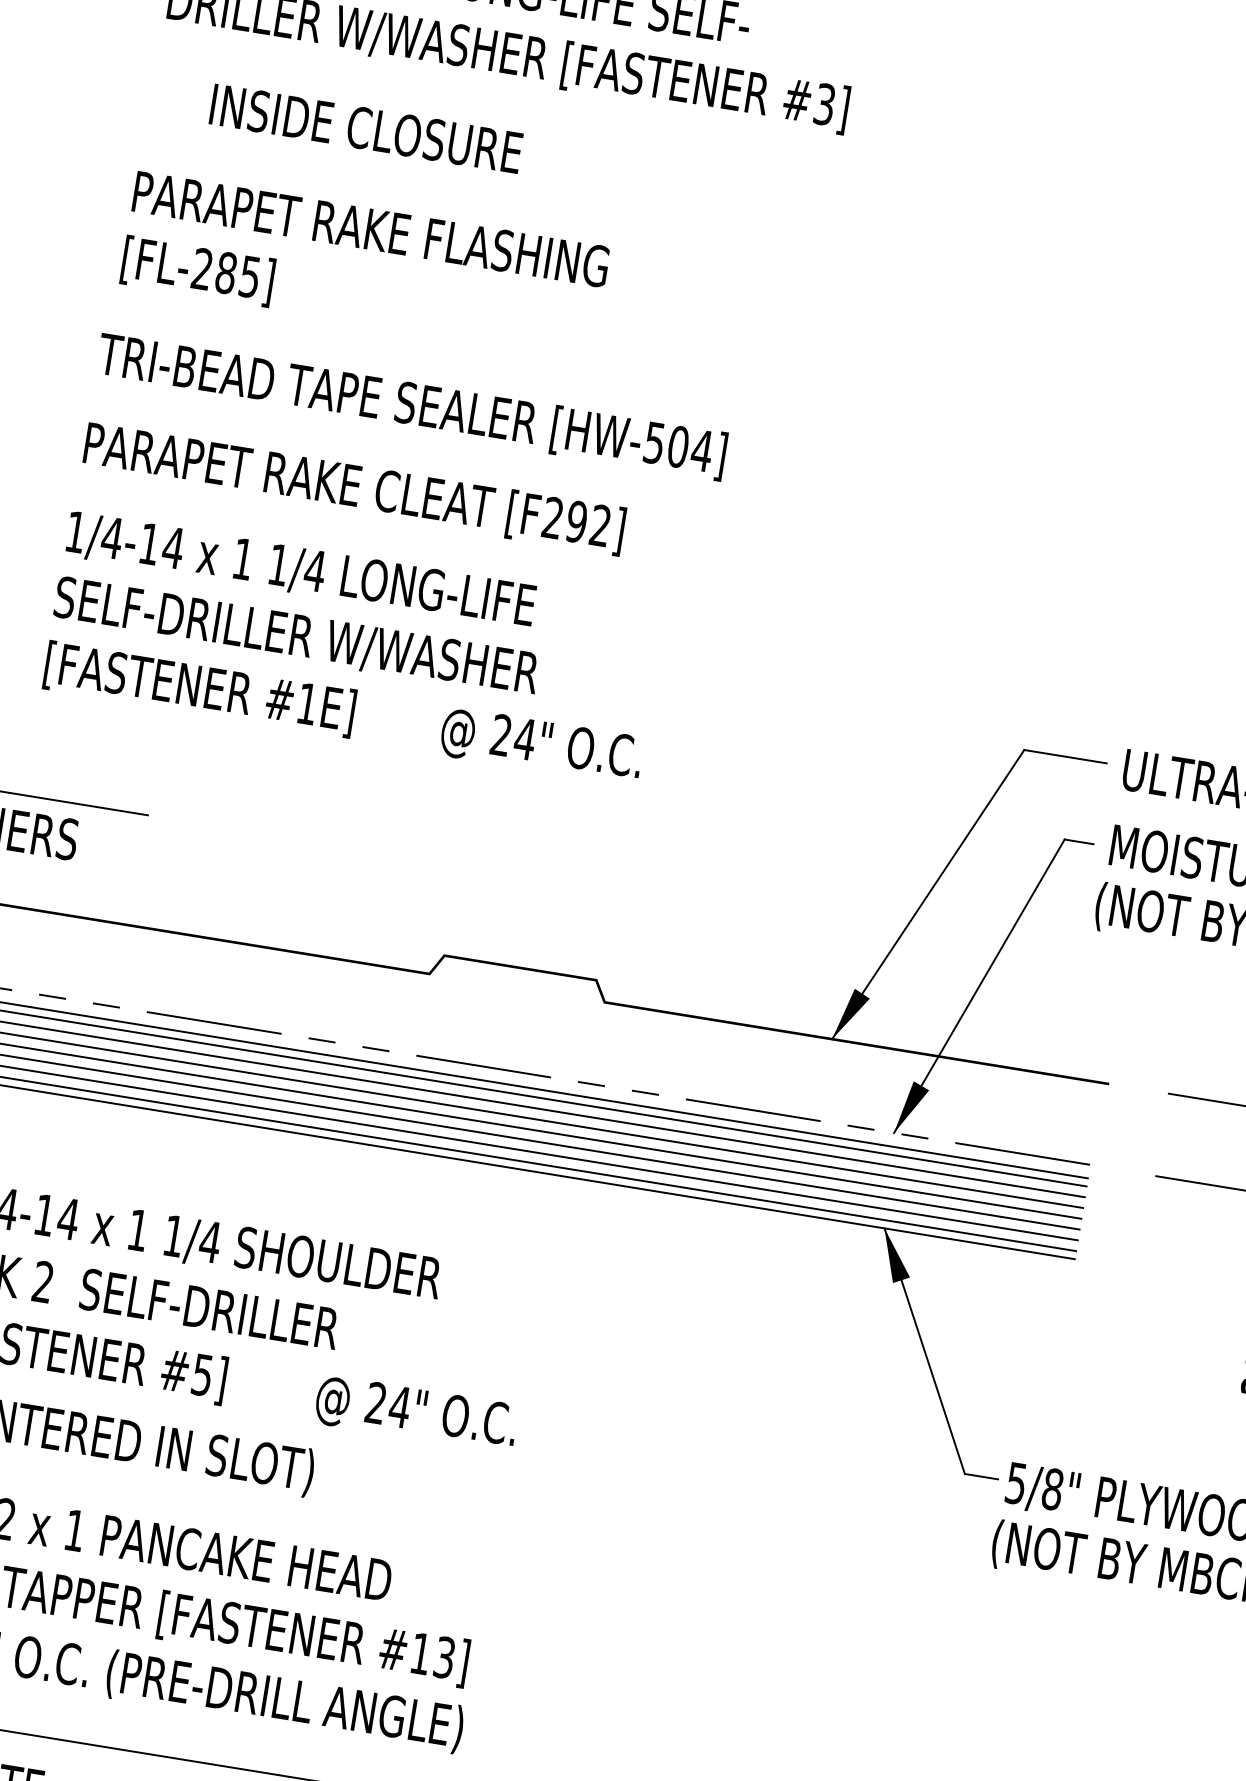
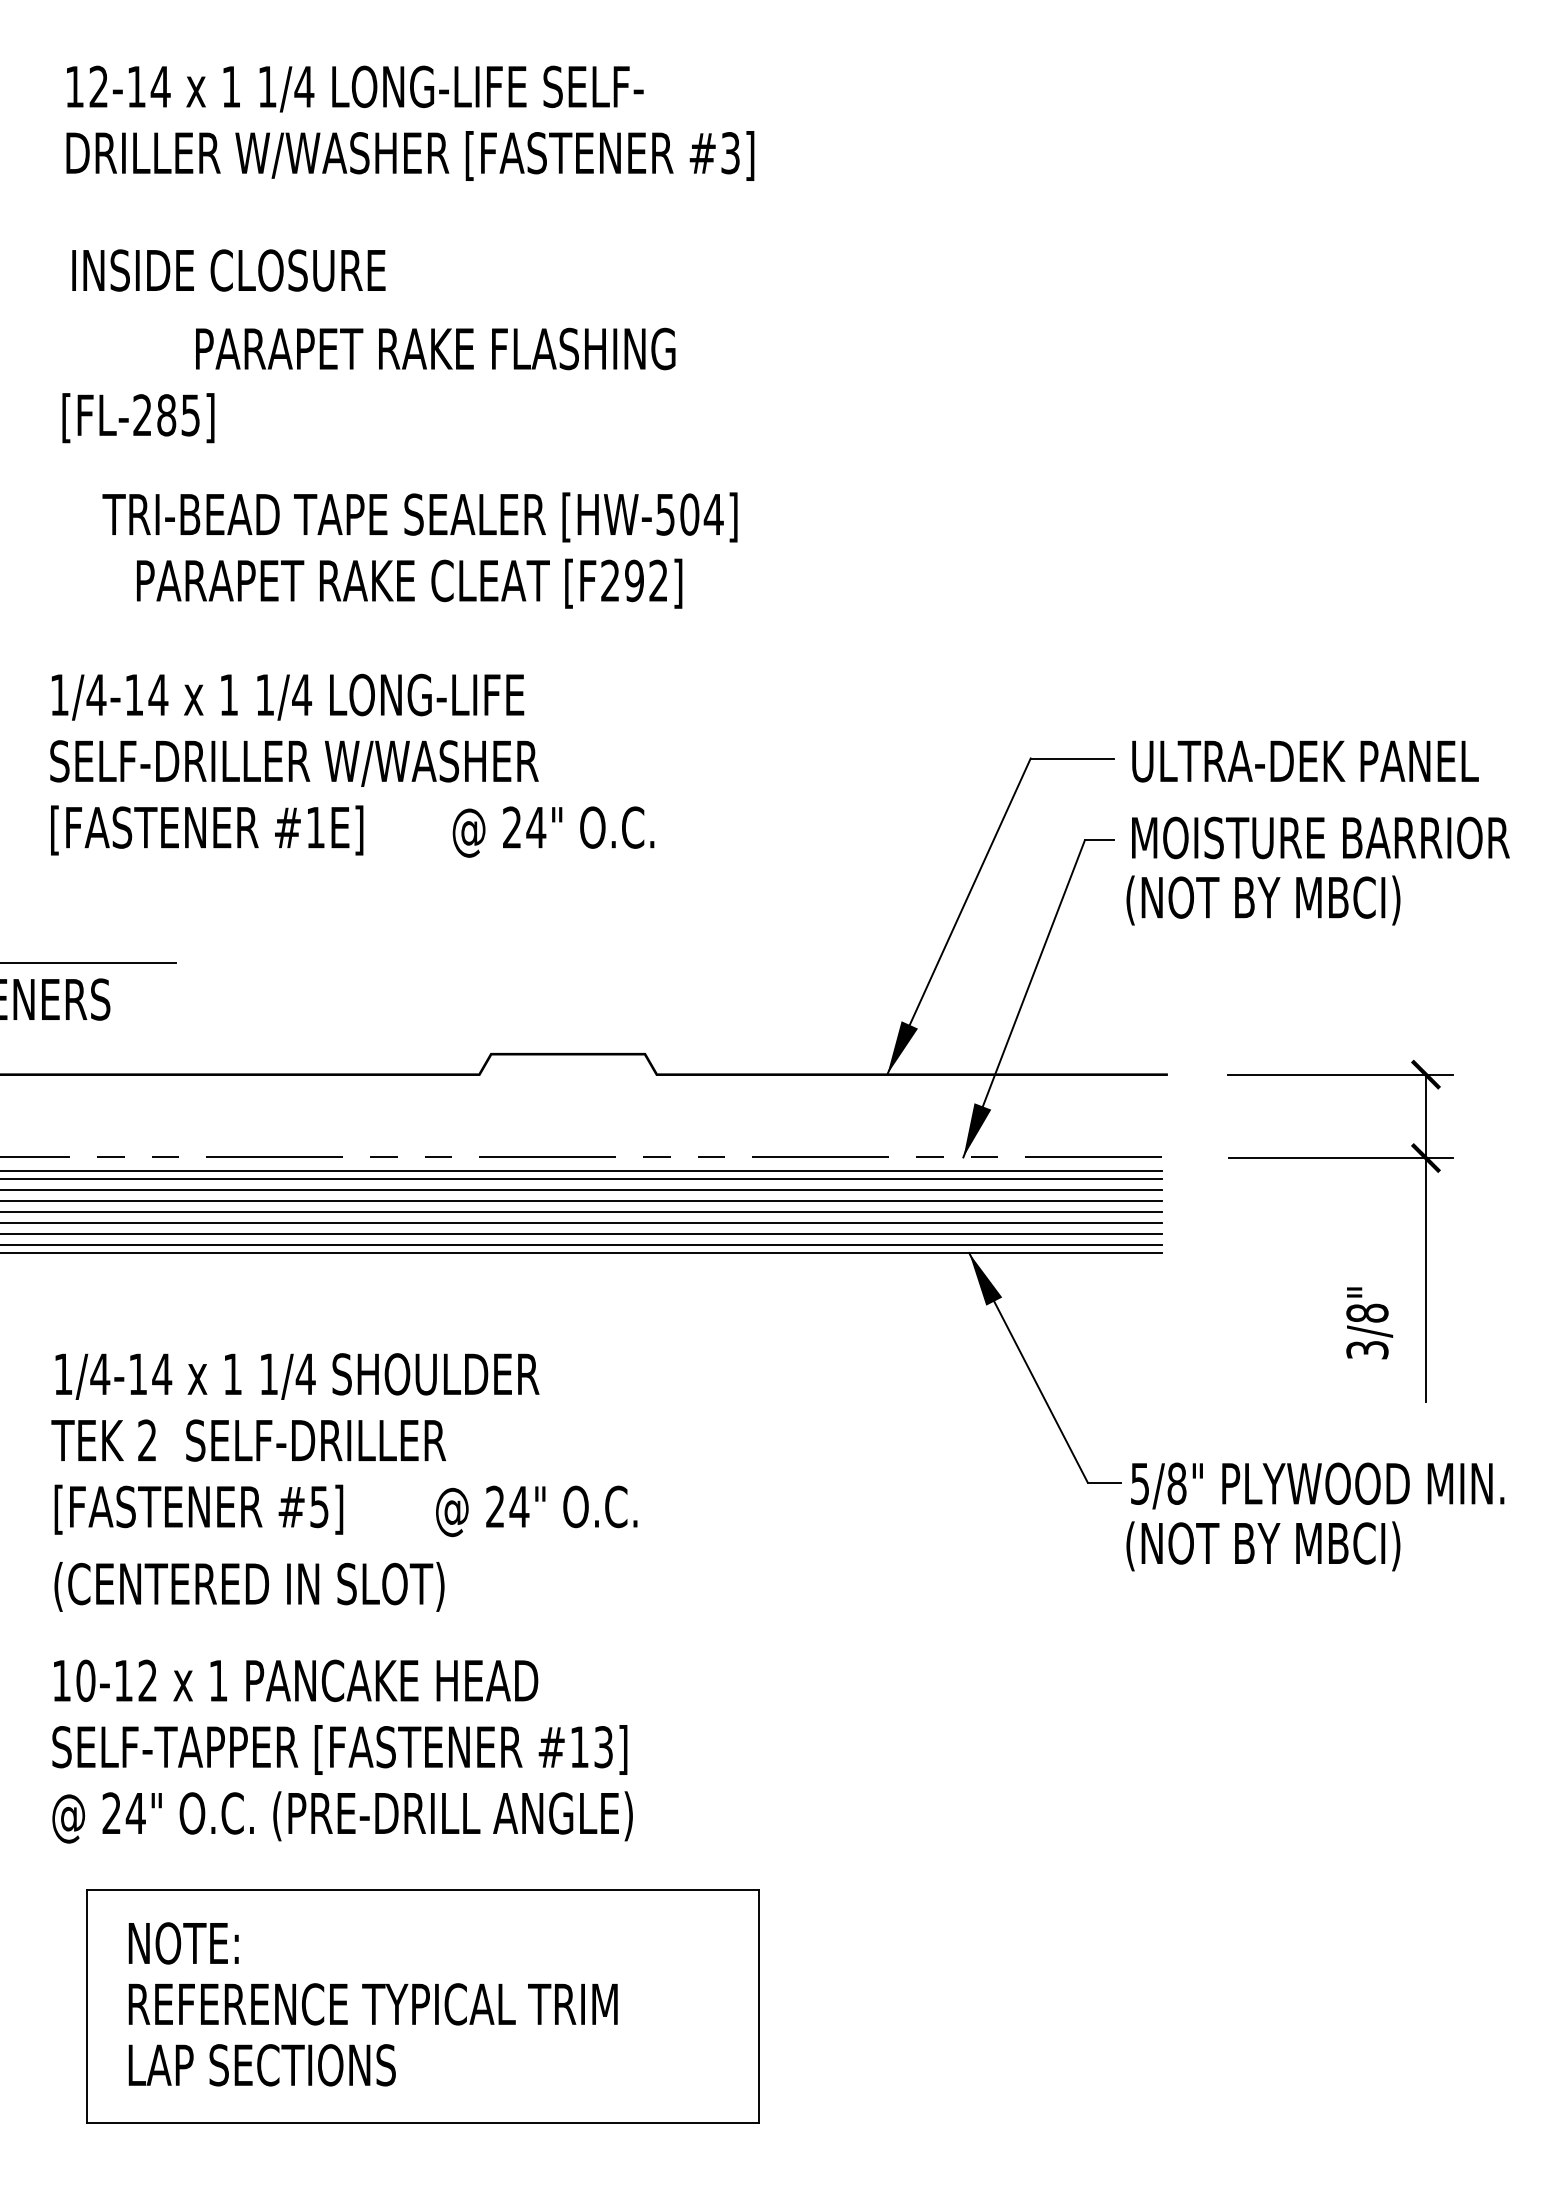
text: (365, 128) -> (228, 270), moved
text: (371, 228) -> (435, 348), moved
text: (411, 406) -> (419, 517), moved
text: (354, 488) -> (409, 583), moved

